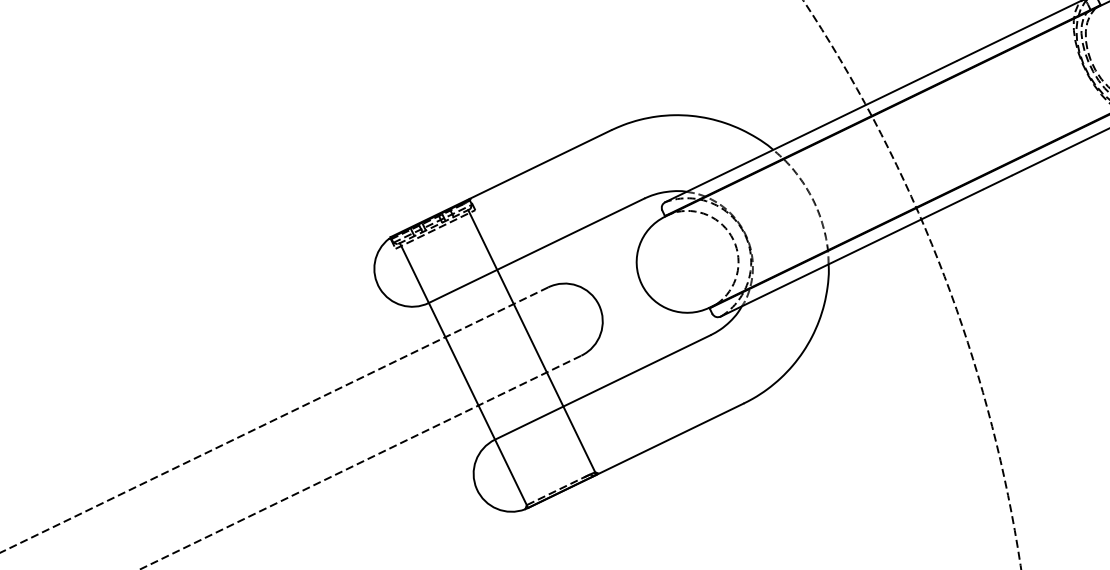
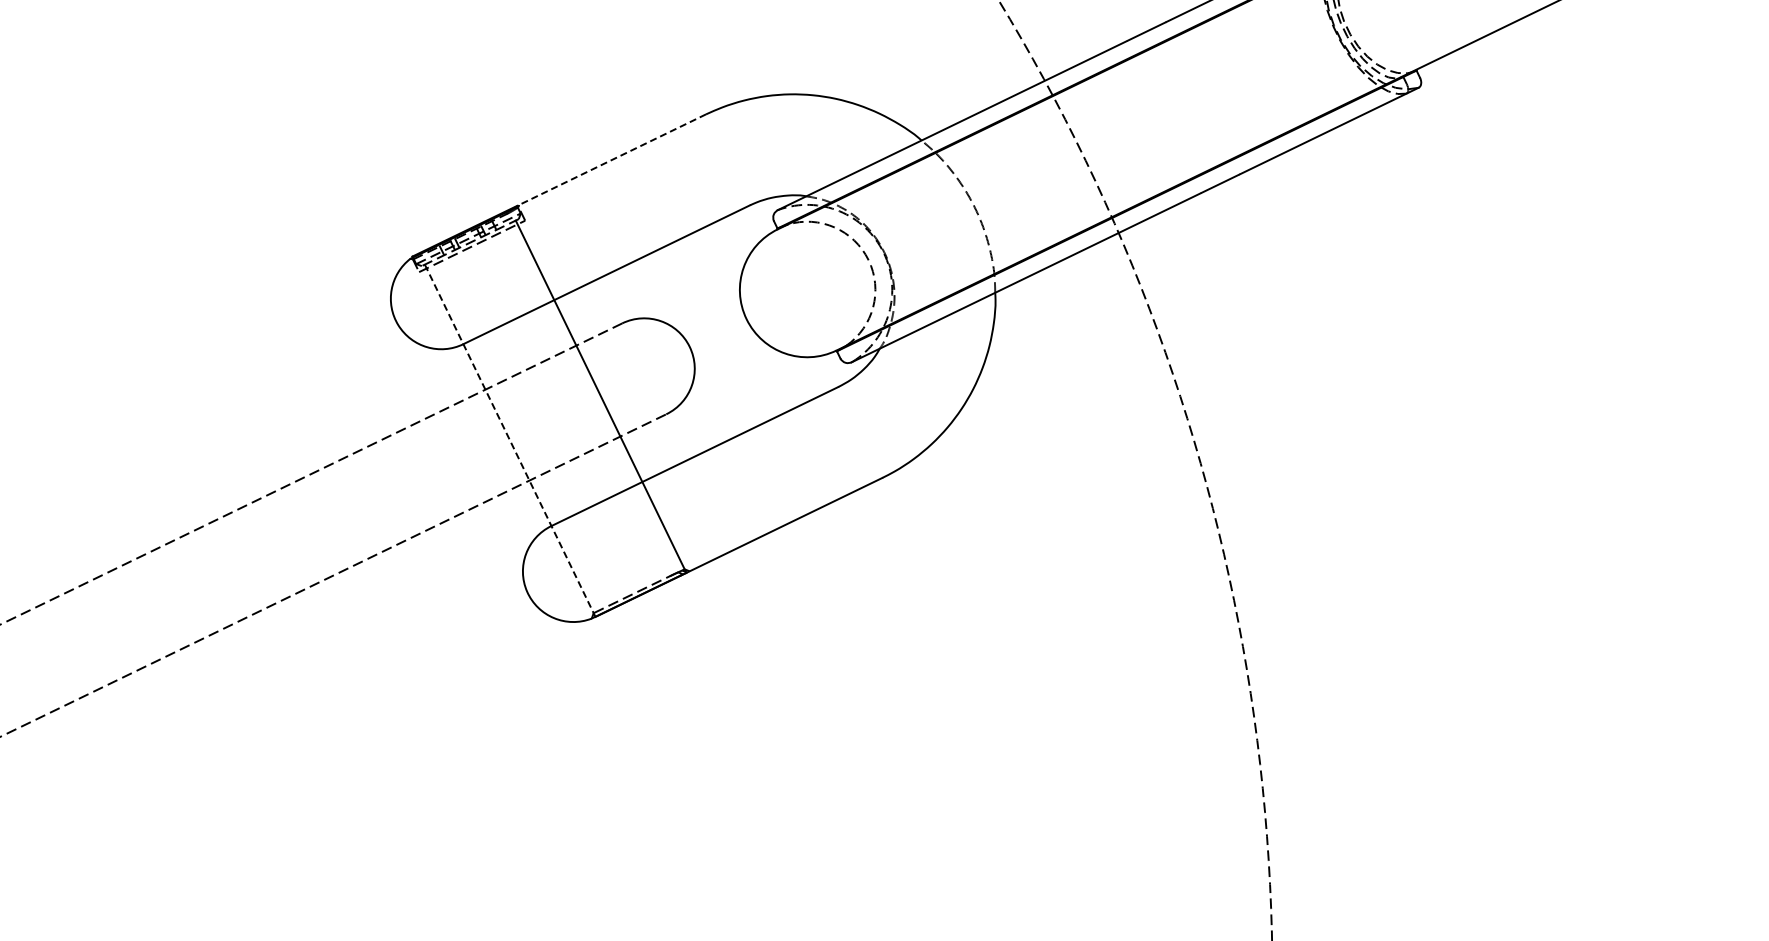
line: (540, 164) -> (611, 160), solid -> dashed
line: (464, 375) -> (510, 440), solid -> dashed

